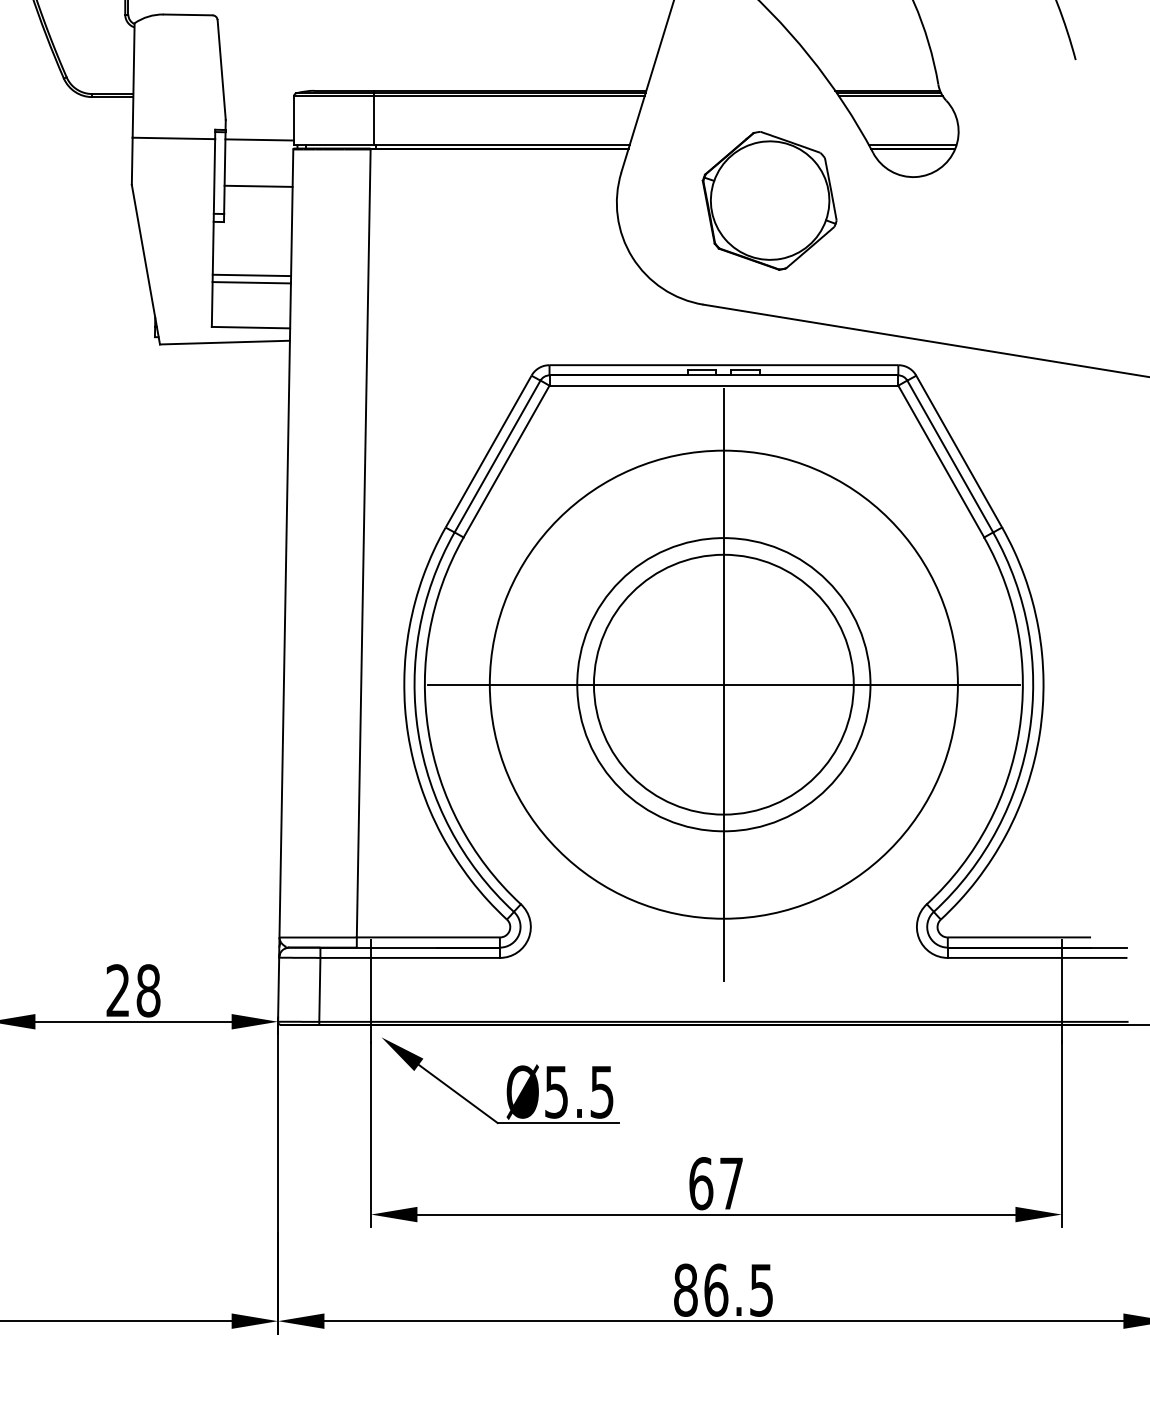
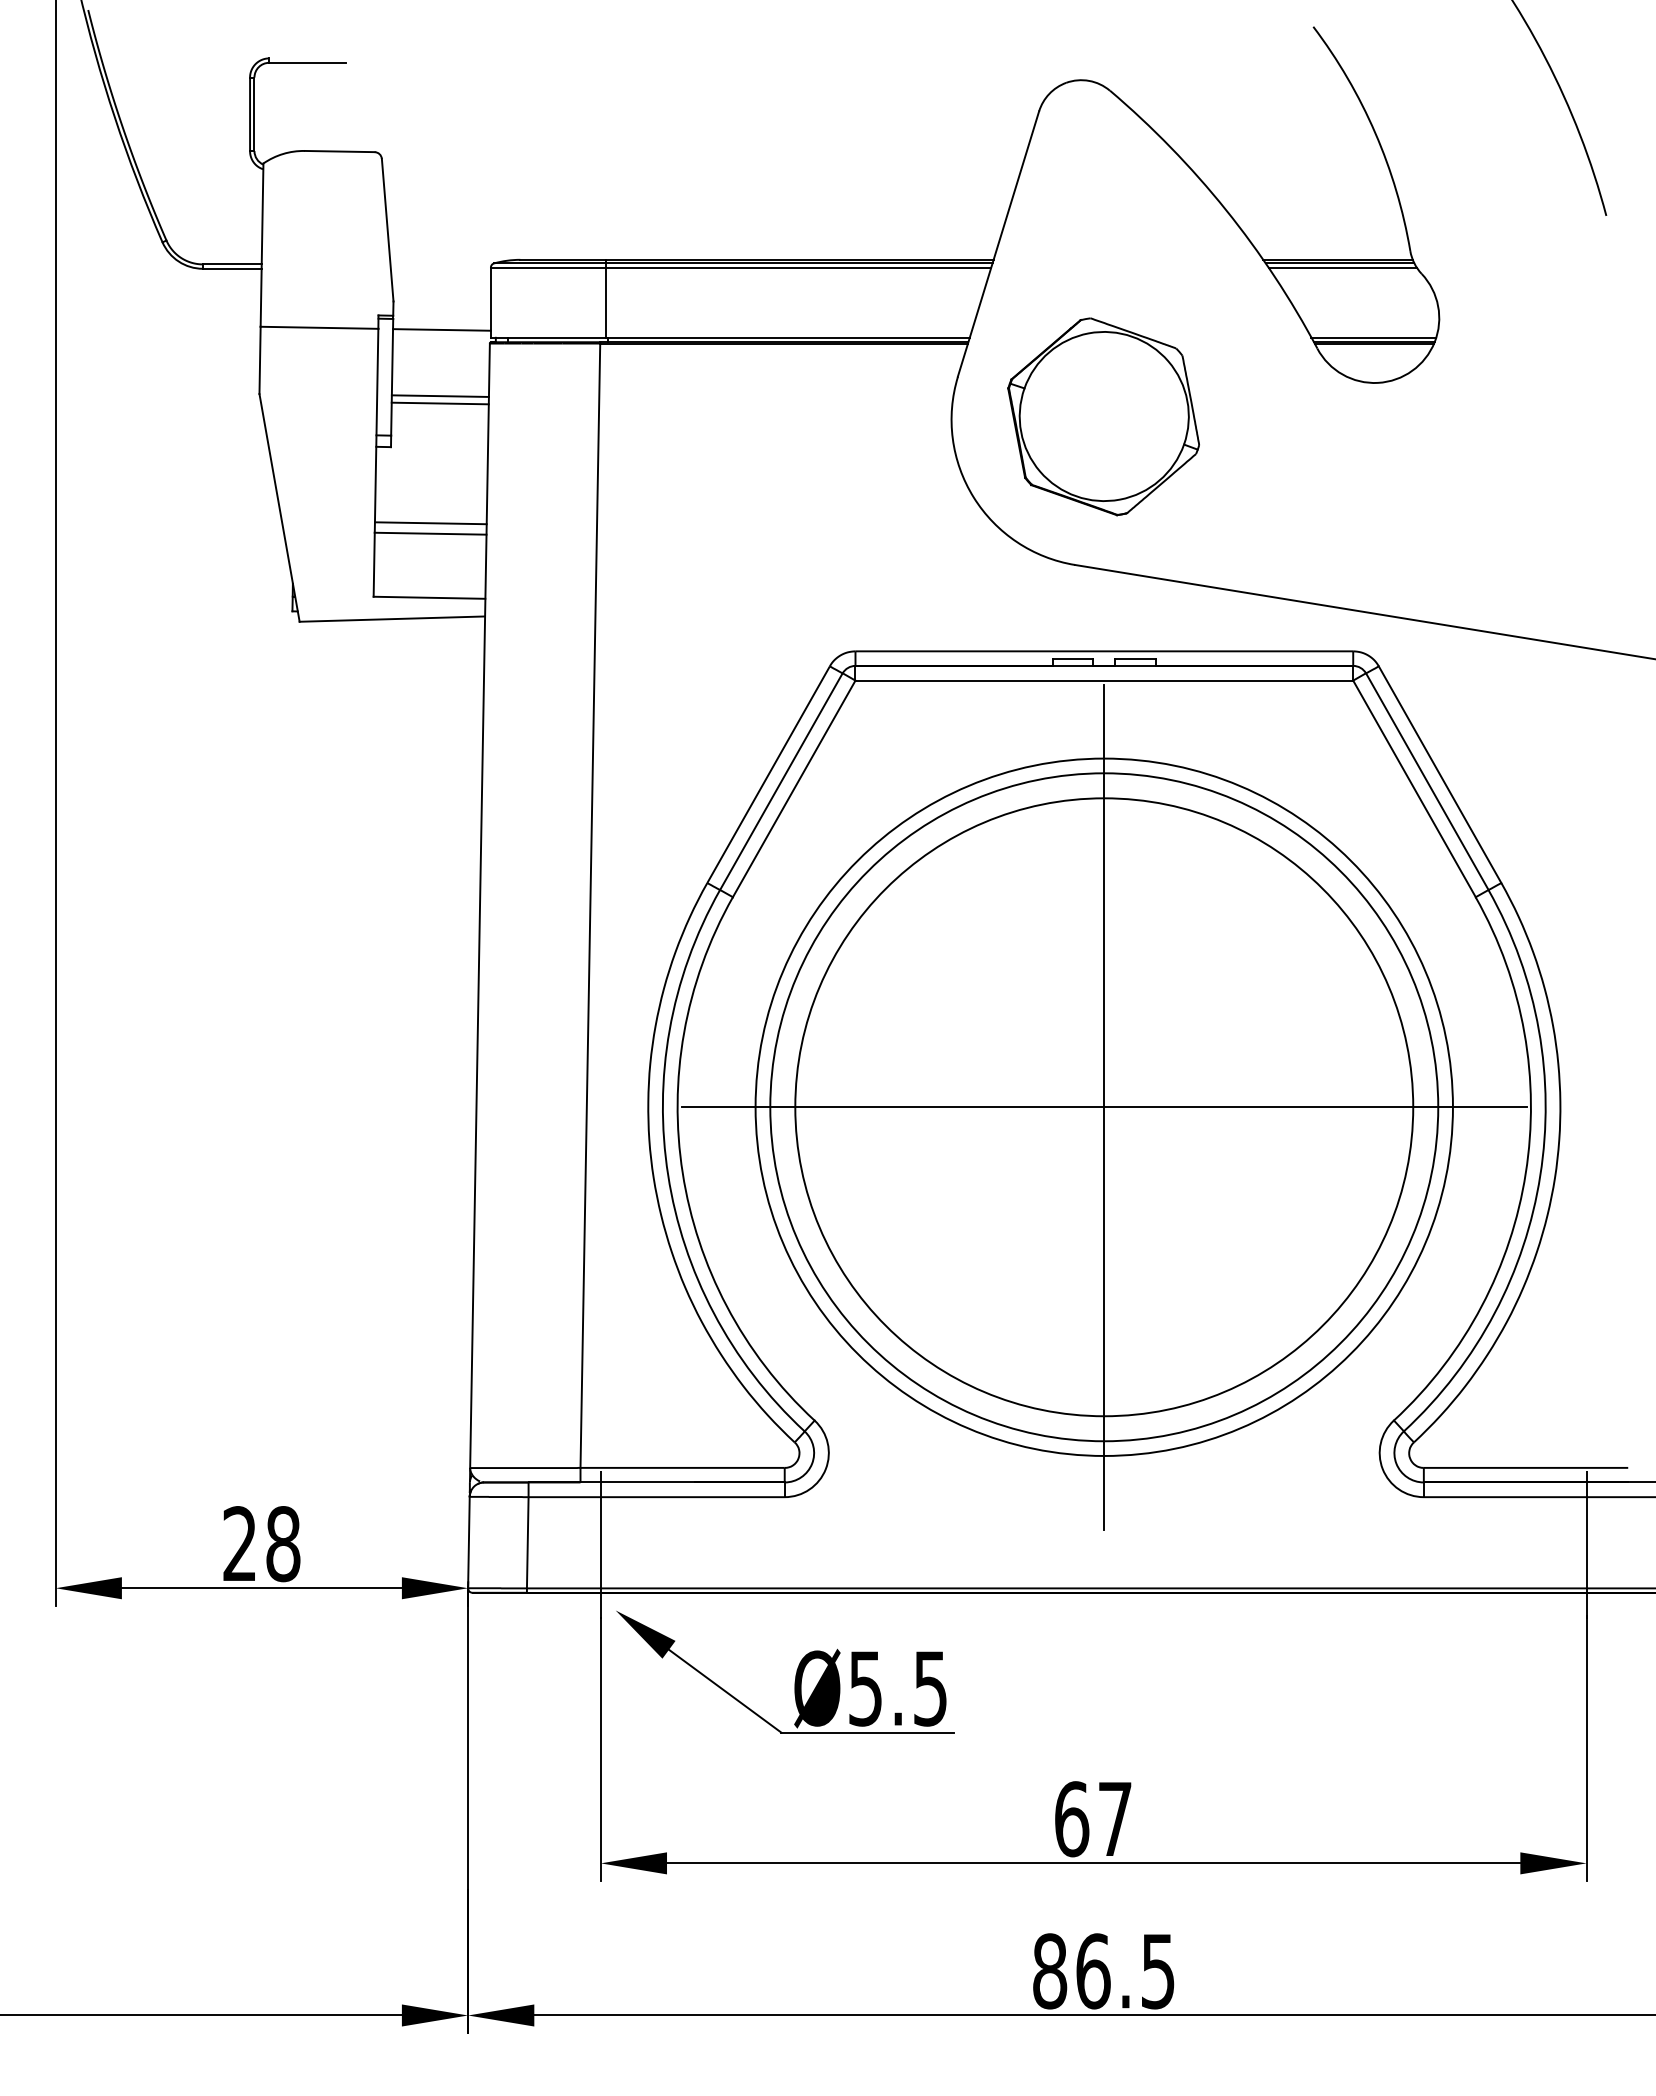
line: (258, 191) -> (439, 403), added
part: (769, 200) -> (1103, 416), moved
circle: (723, 684) -> (1103, 1106), size x1.67
circle: (724, 684) -> (1104, 1107), size x1.67

